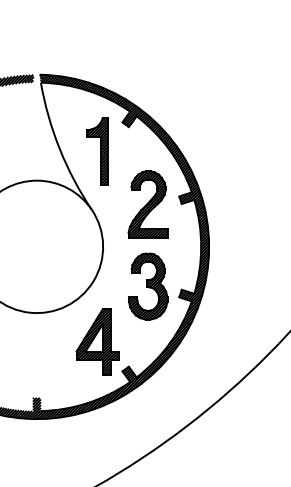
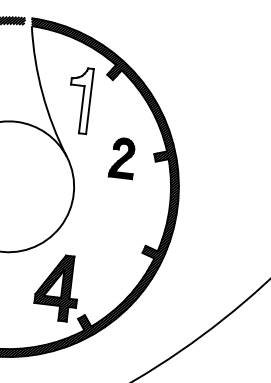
hatch: (97, 151) -> (79, 100), removed
part: (147, 204) -> (122, 158), size x0.6
part: (148, 286) -> (113, 238), removed

